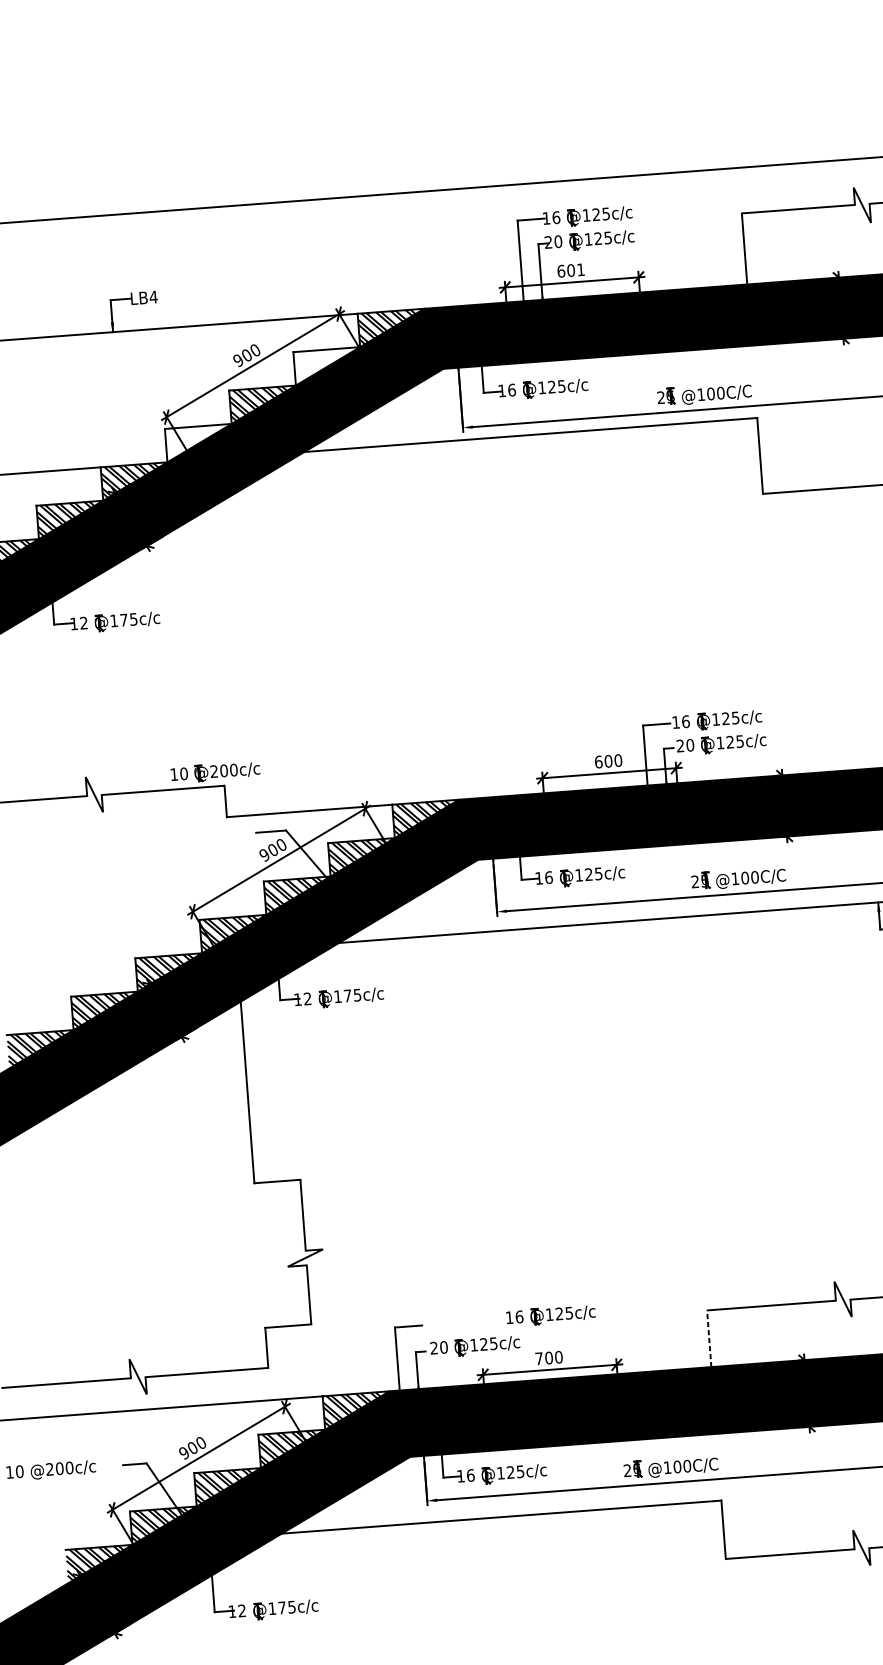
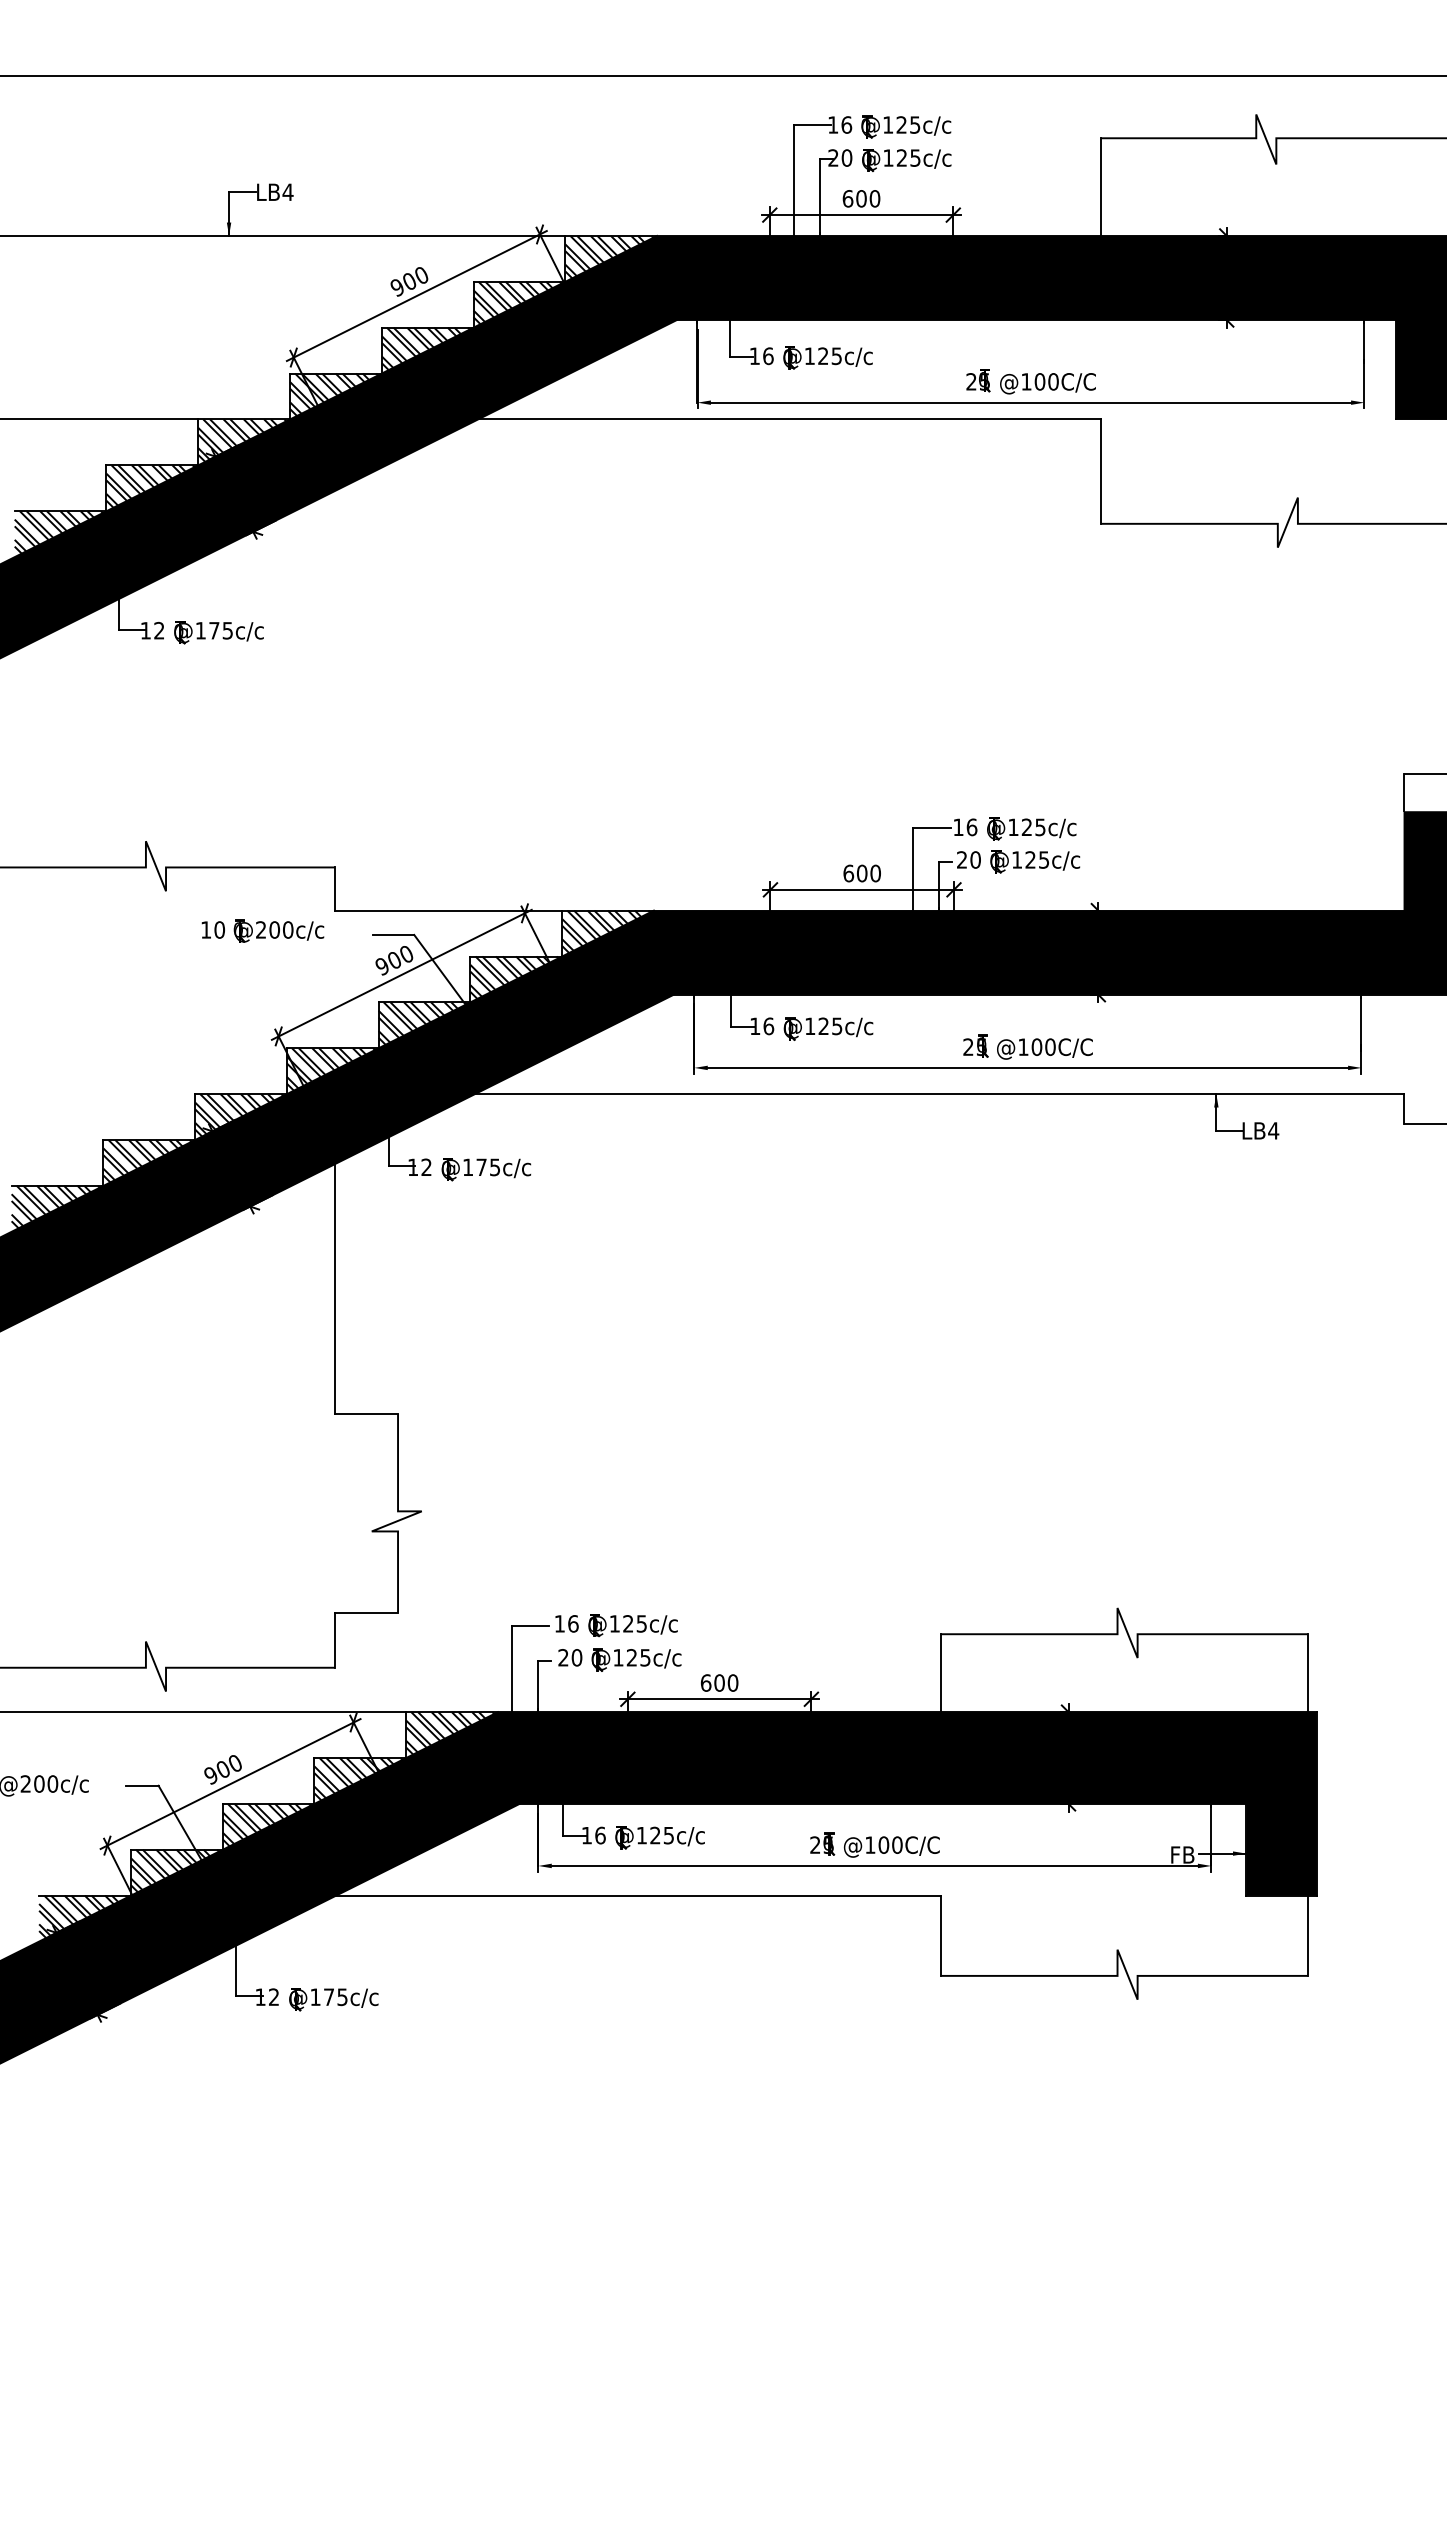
text: (580, 269) -> (874, 198), 601 -> 600
hatch: (326, 364) -> (517, 302), added
hatch: (198, 441) -> (334, 394), added
part: (215, 771) -> (262, 930), moved
part: (550, 1315) -> (616, 1625), moved
line: (709, 1339) -> (940, 1673), dashed -> solid
text: (538, 1358) -> (705, 1682), 700 -> 600

